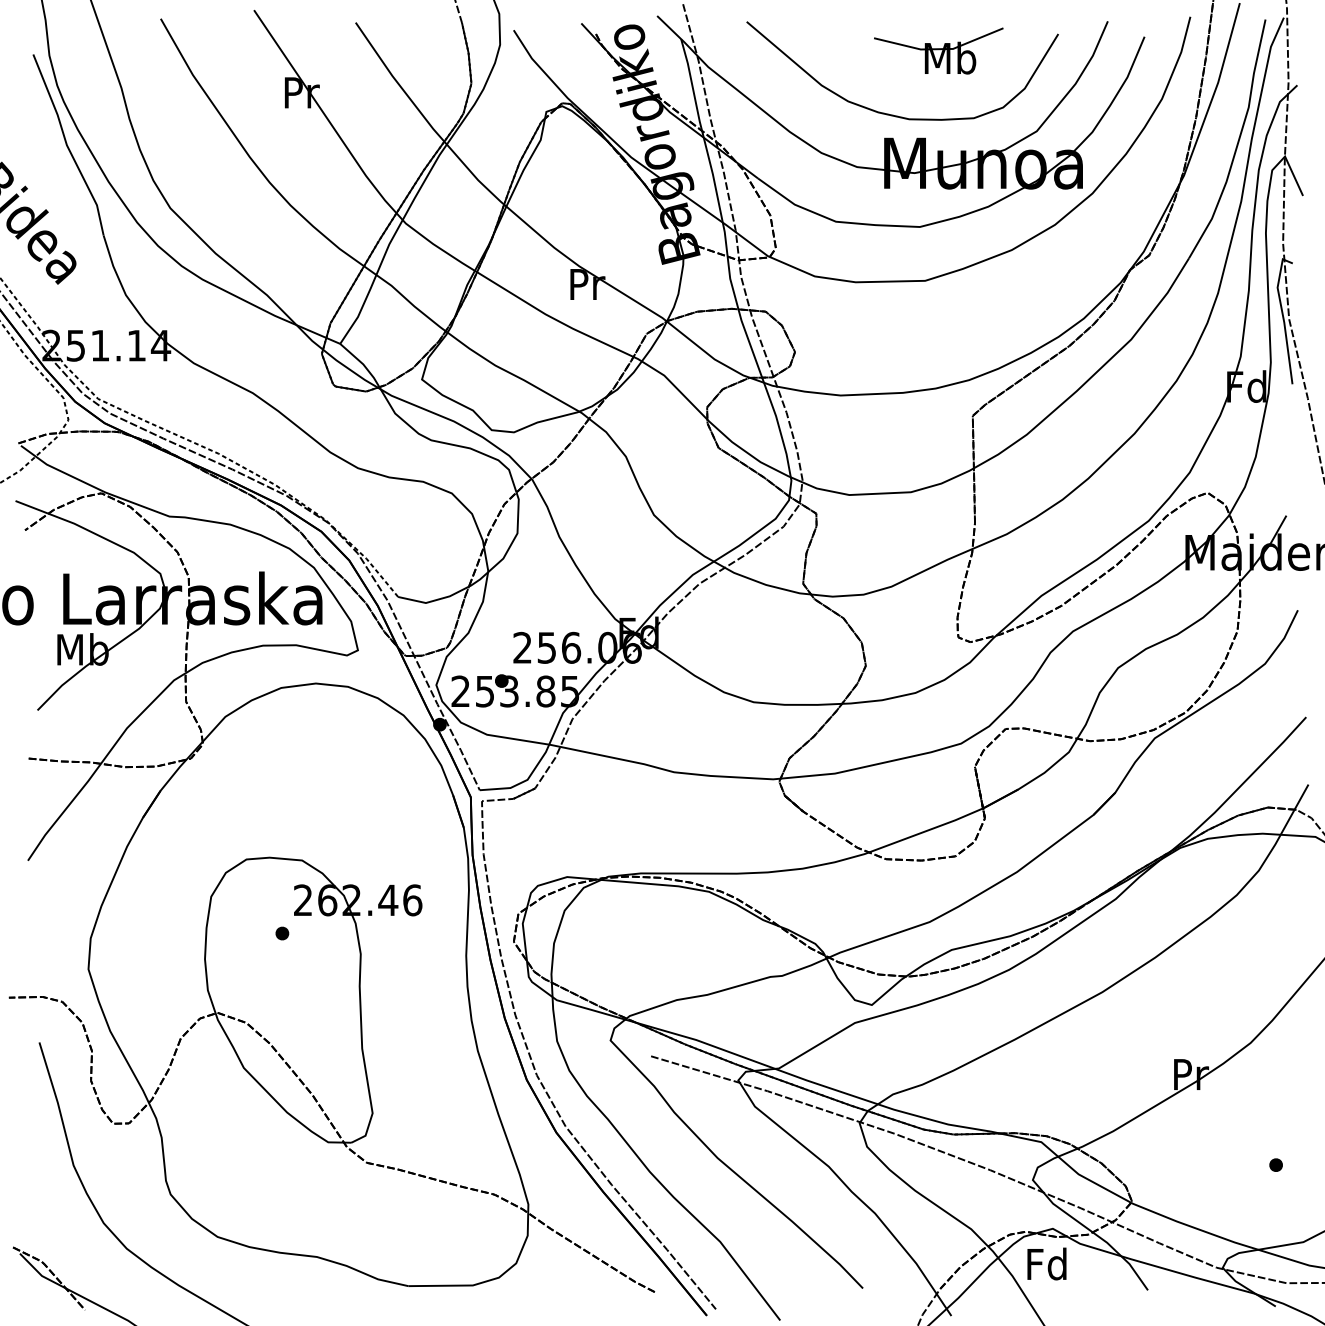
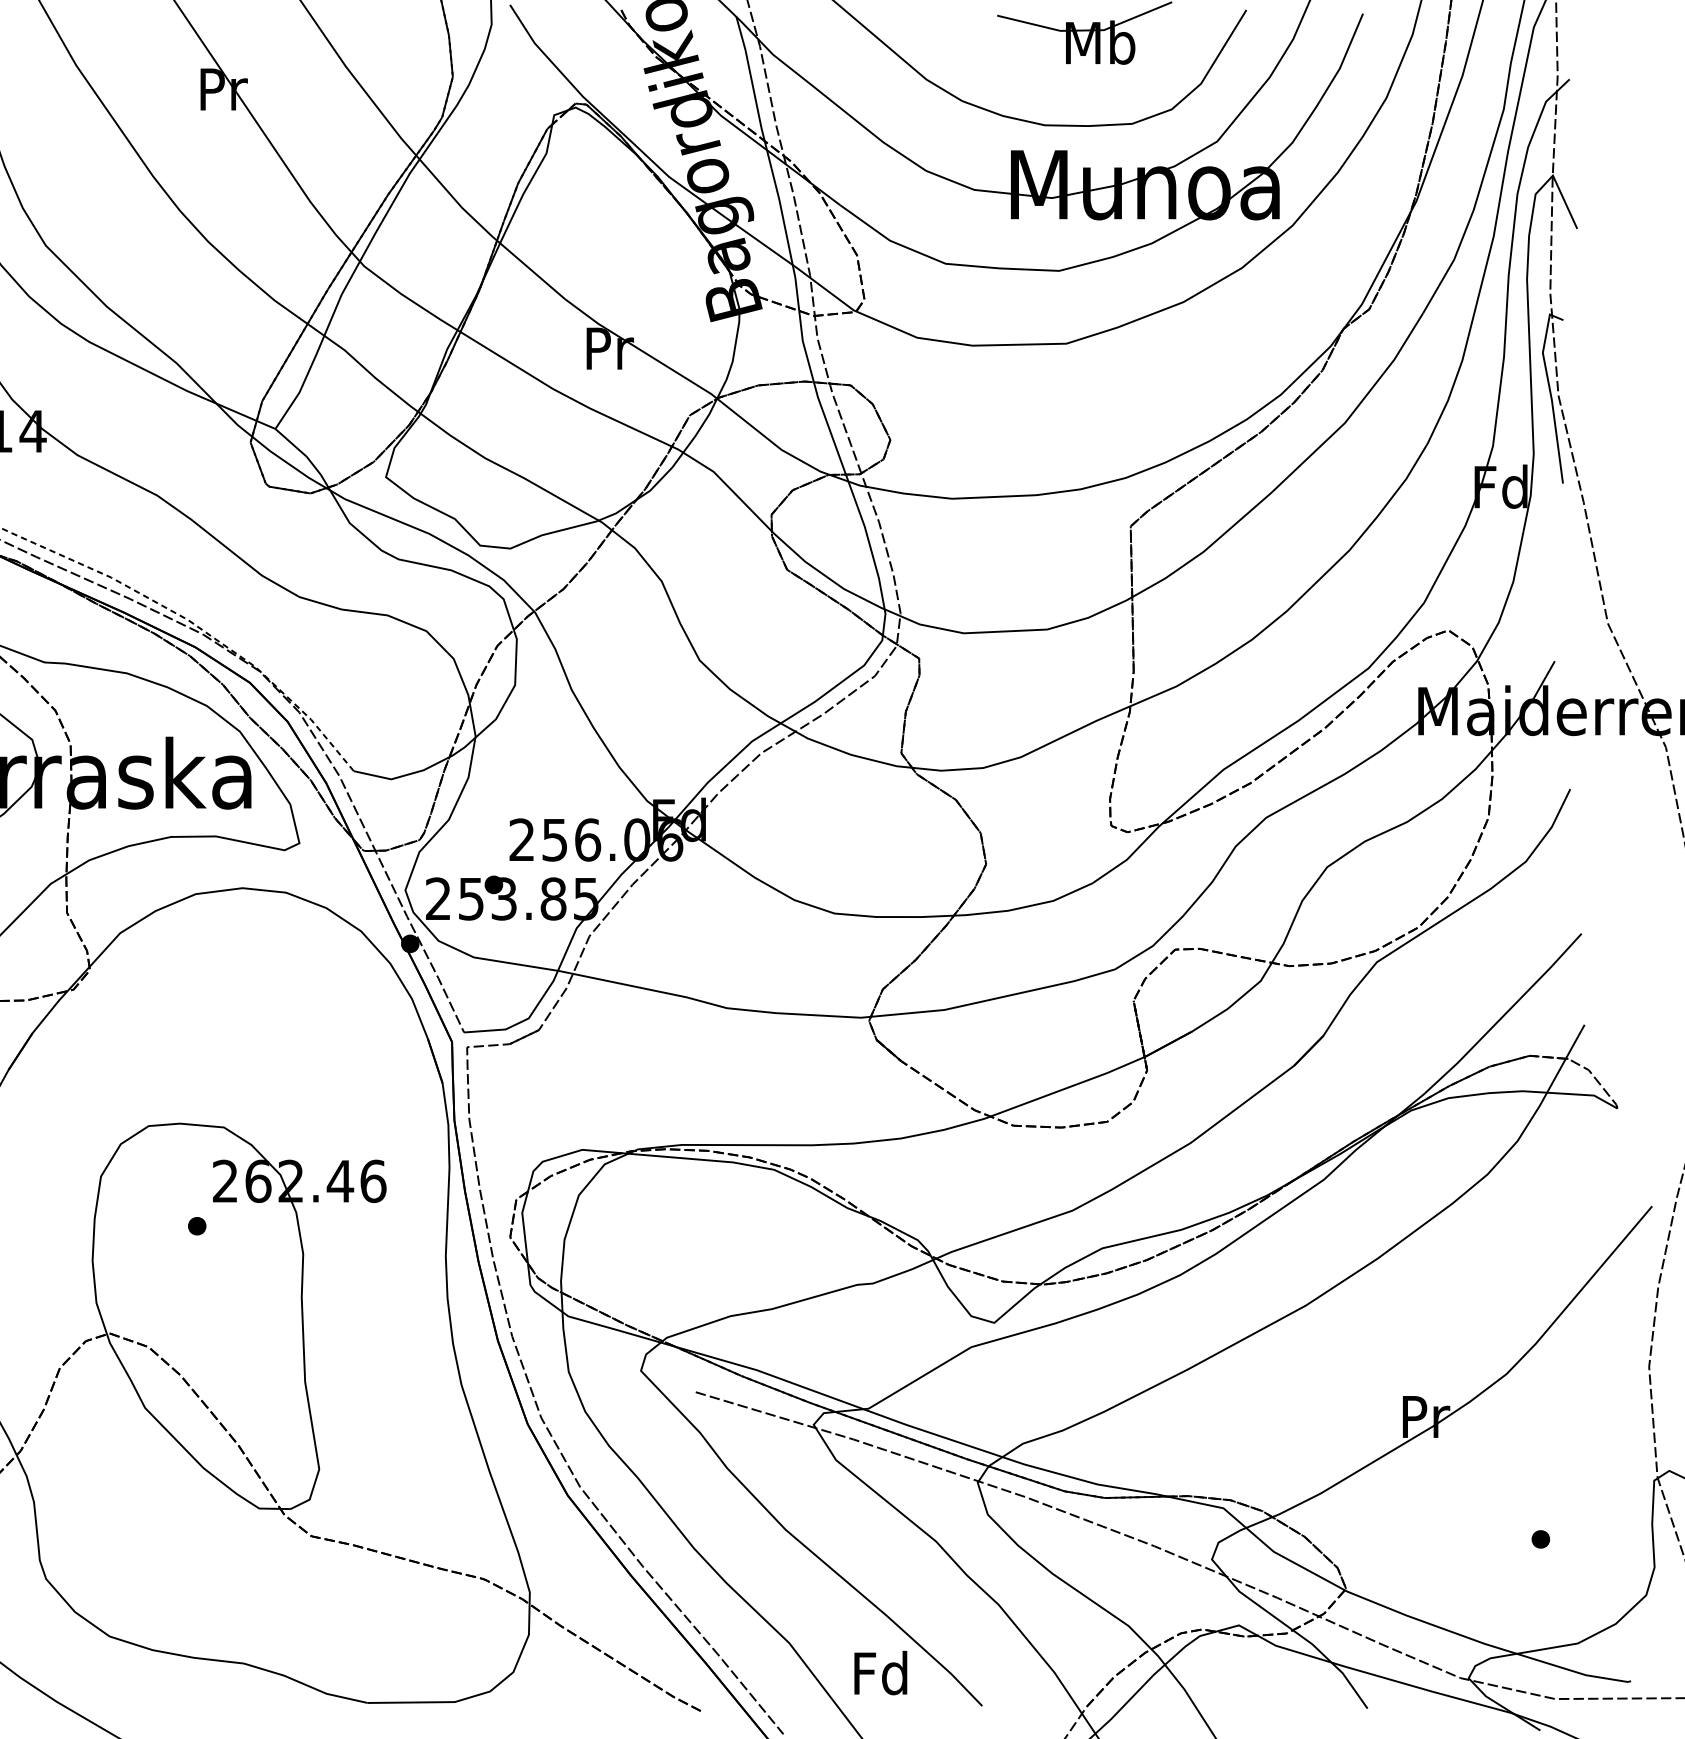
text: (1046, 1263) -> (880, 1672), moved

